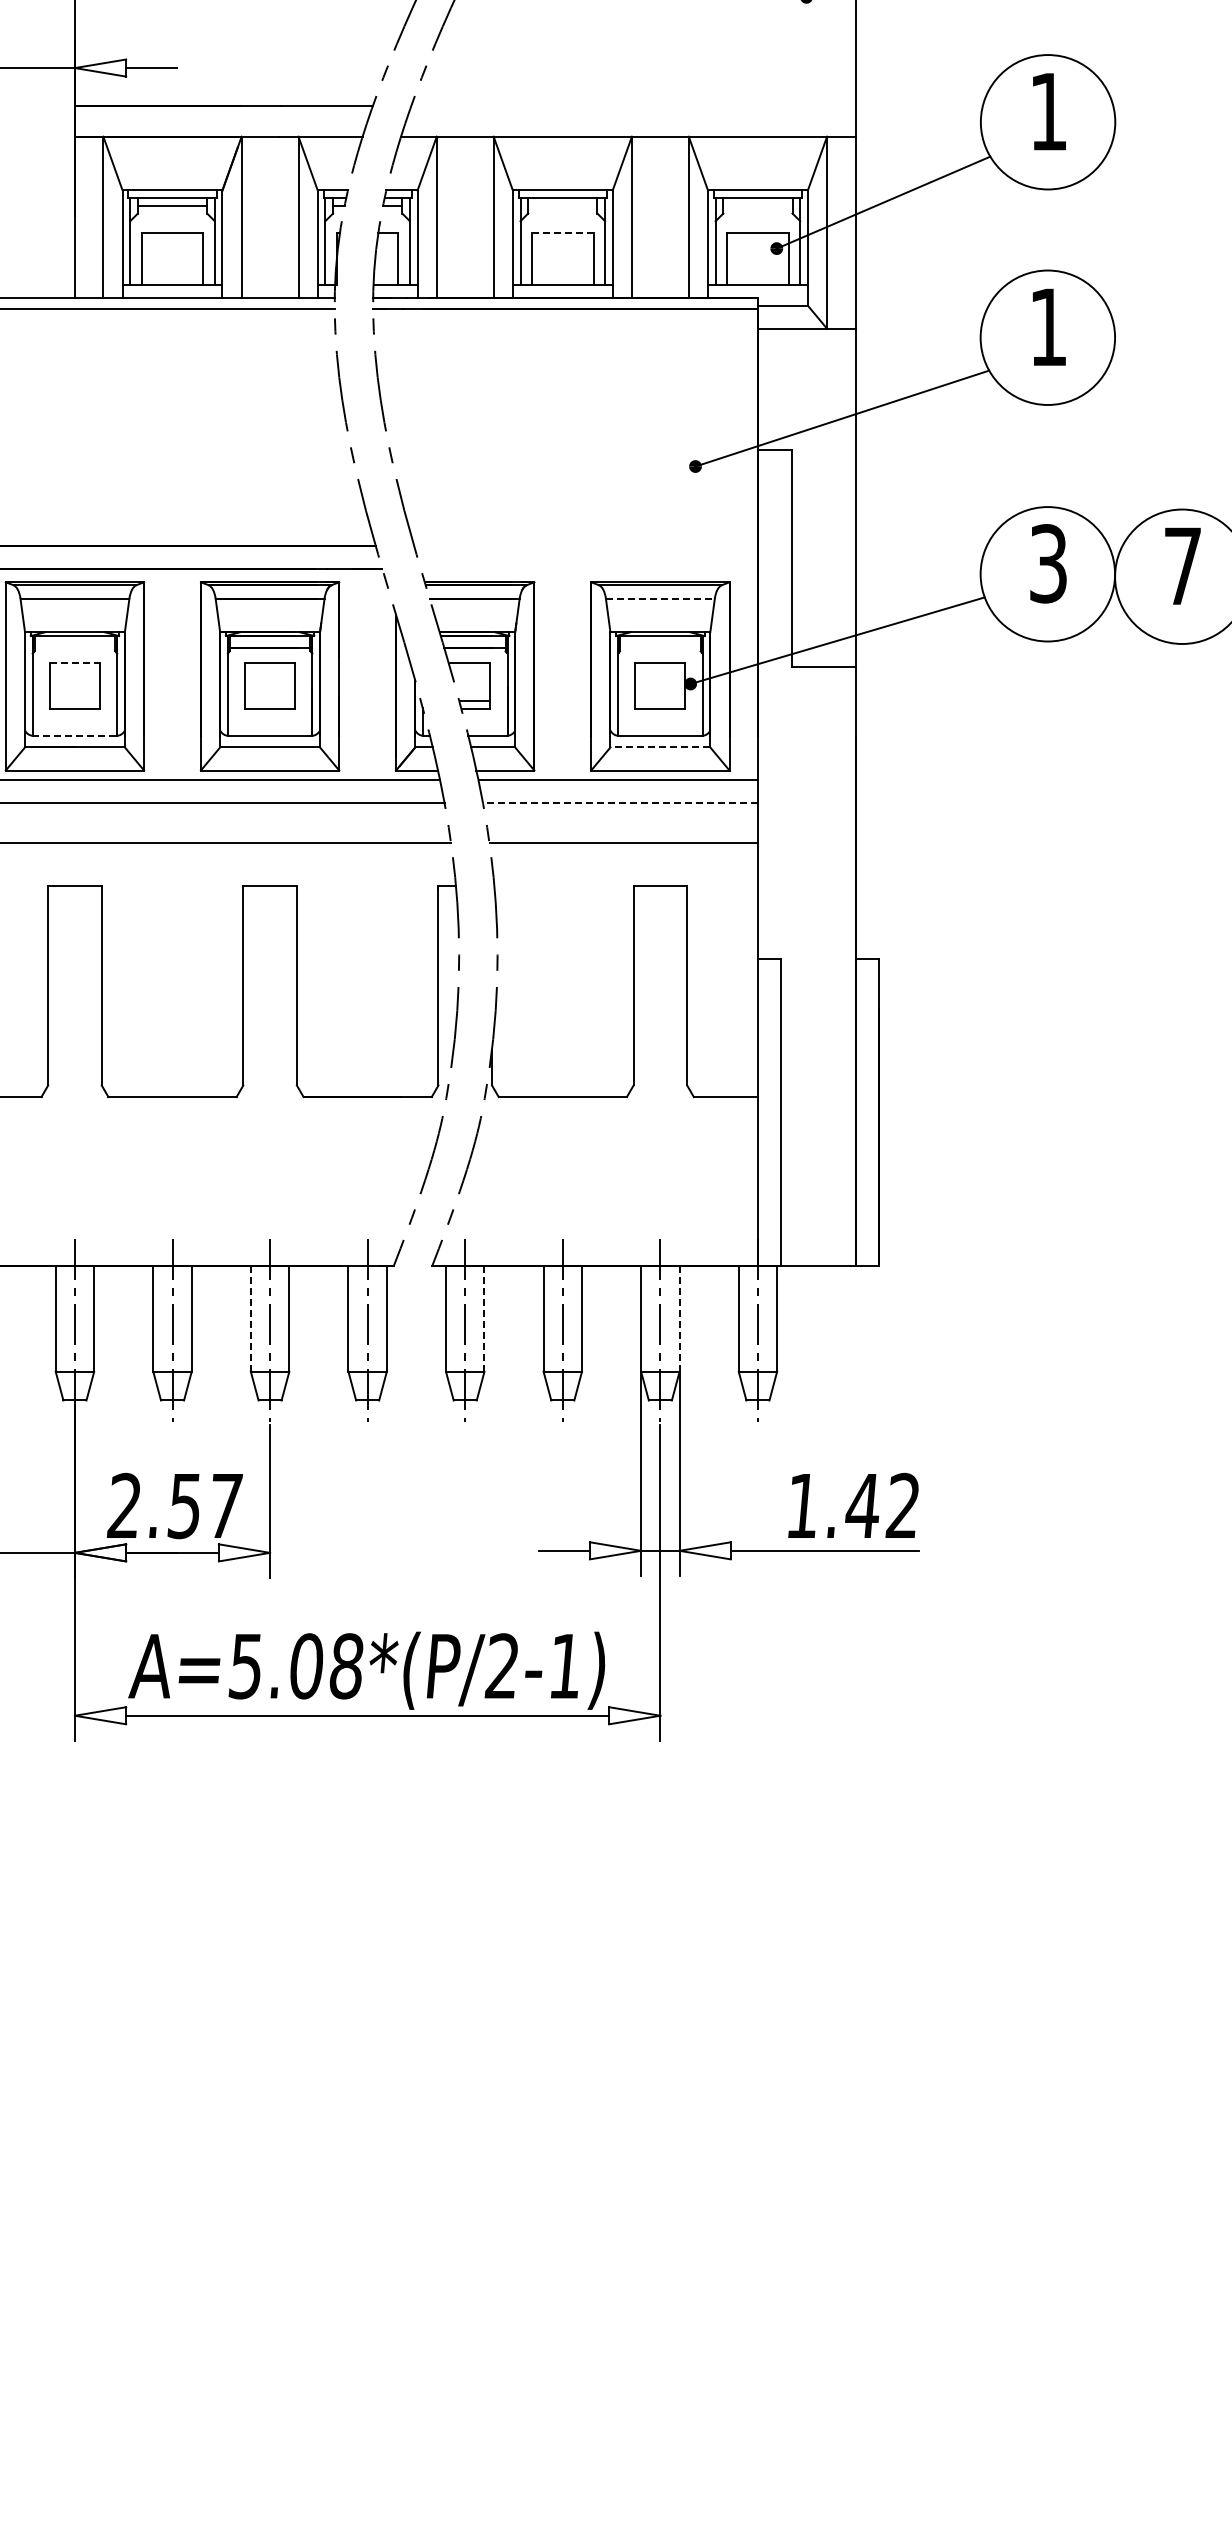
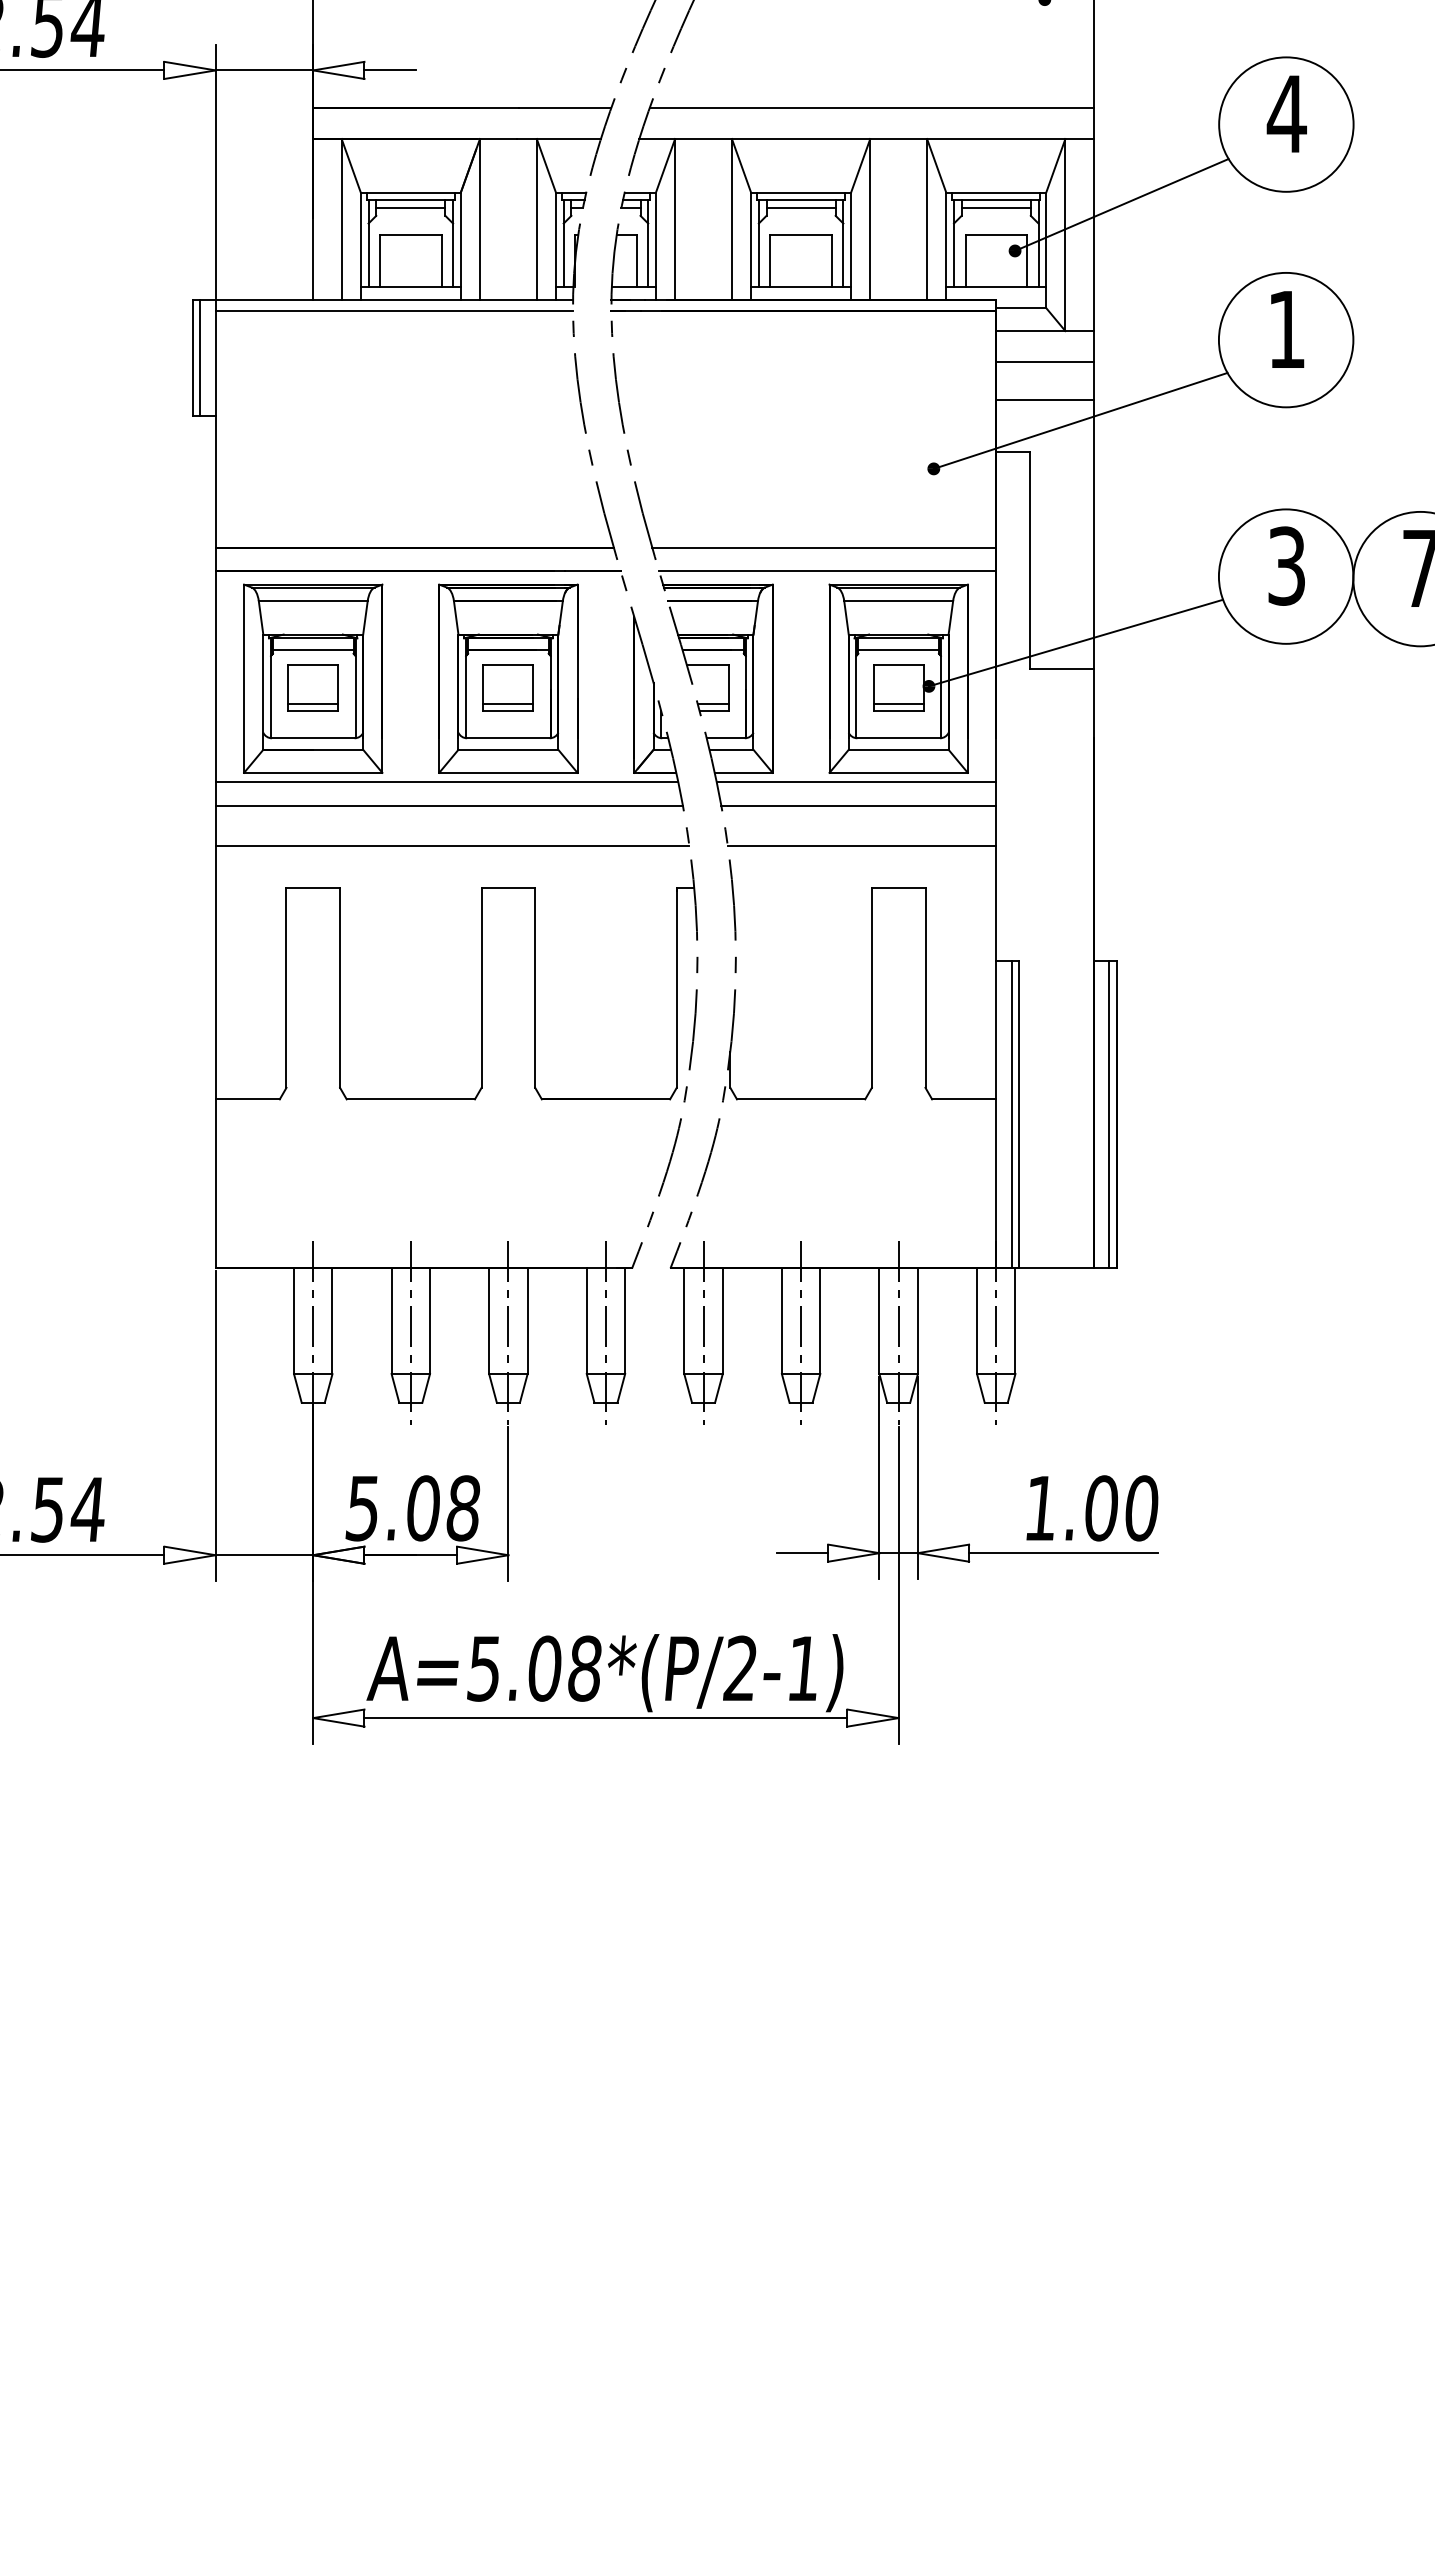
line: (633, 106) -> (871, 108), added
text: (1048, 111) -> (1286, 113), 1 -> 4
line: (562, 206) -> (800, 208), added
line: (757, 206) -> (995, 208), added
line: (563, 233) -> (801, 235), dashed -> solid
line: (806, 359) -> (1044, 361), added
line: (806, 398) -> (1044, 400), added
line: (586, 546) -> (824, 548), added
line: (589, 569) -> (827, 571), added
line: (661, 599) -> (899, 601), dashed -> solid
line: (74, 647) -> (312, 649), added
line: (660, 647) -> (898, 649), added
line: (75, 663) -> (313, 665), dashed -> solid
line: (75, 701) -> (313, 703), added
line: (270, 701) -> (508, 703), added
line: (660, 701) -> (898, 703), added
line: (74, 736) -> (312, 738), dashed -> solid
line: (660, 747) -> (898, 749), dashed -> solid
line: (620, 803) -> (858, 805), dashed -> solid
line: (773, 1112) -> (1011, 1114), added
line: (871, 1112) -> (1109, 1114), added
line: (251, 1319) -> (489, 1321), dashed -> solid
line: (484, 1319) -> (722, 1321), dashed -> solid
line: (679, 1319) -> (917, 1321), dashed -> solid
text: (175, 1506) -> (413, 1508), 2.57 -> 5.08
text: (882, 1506) -> (1120, 1508), 1.42 -> 1.00

